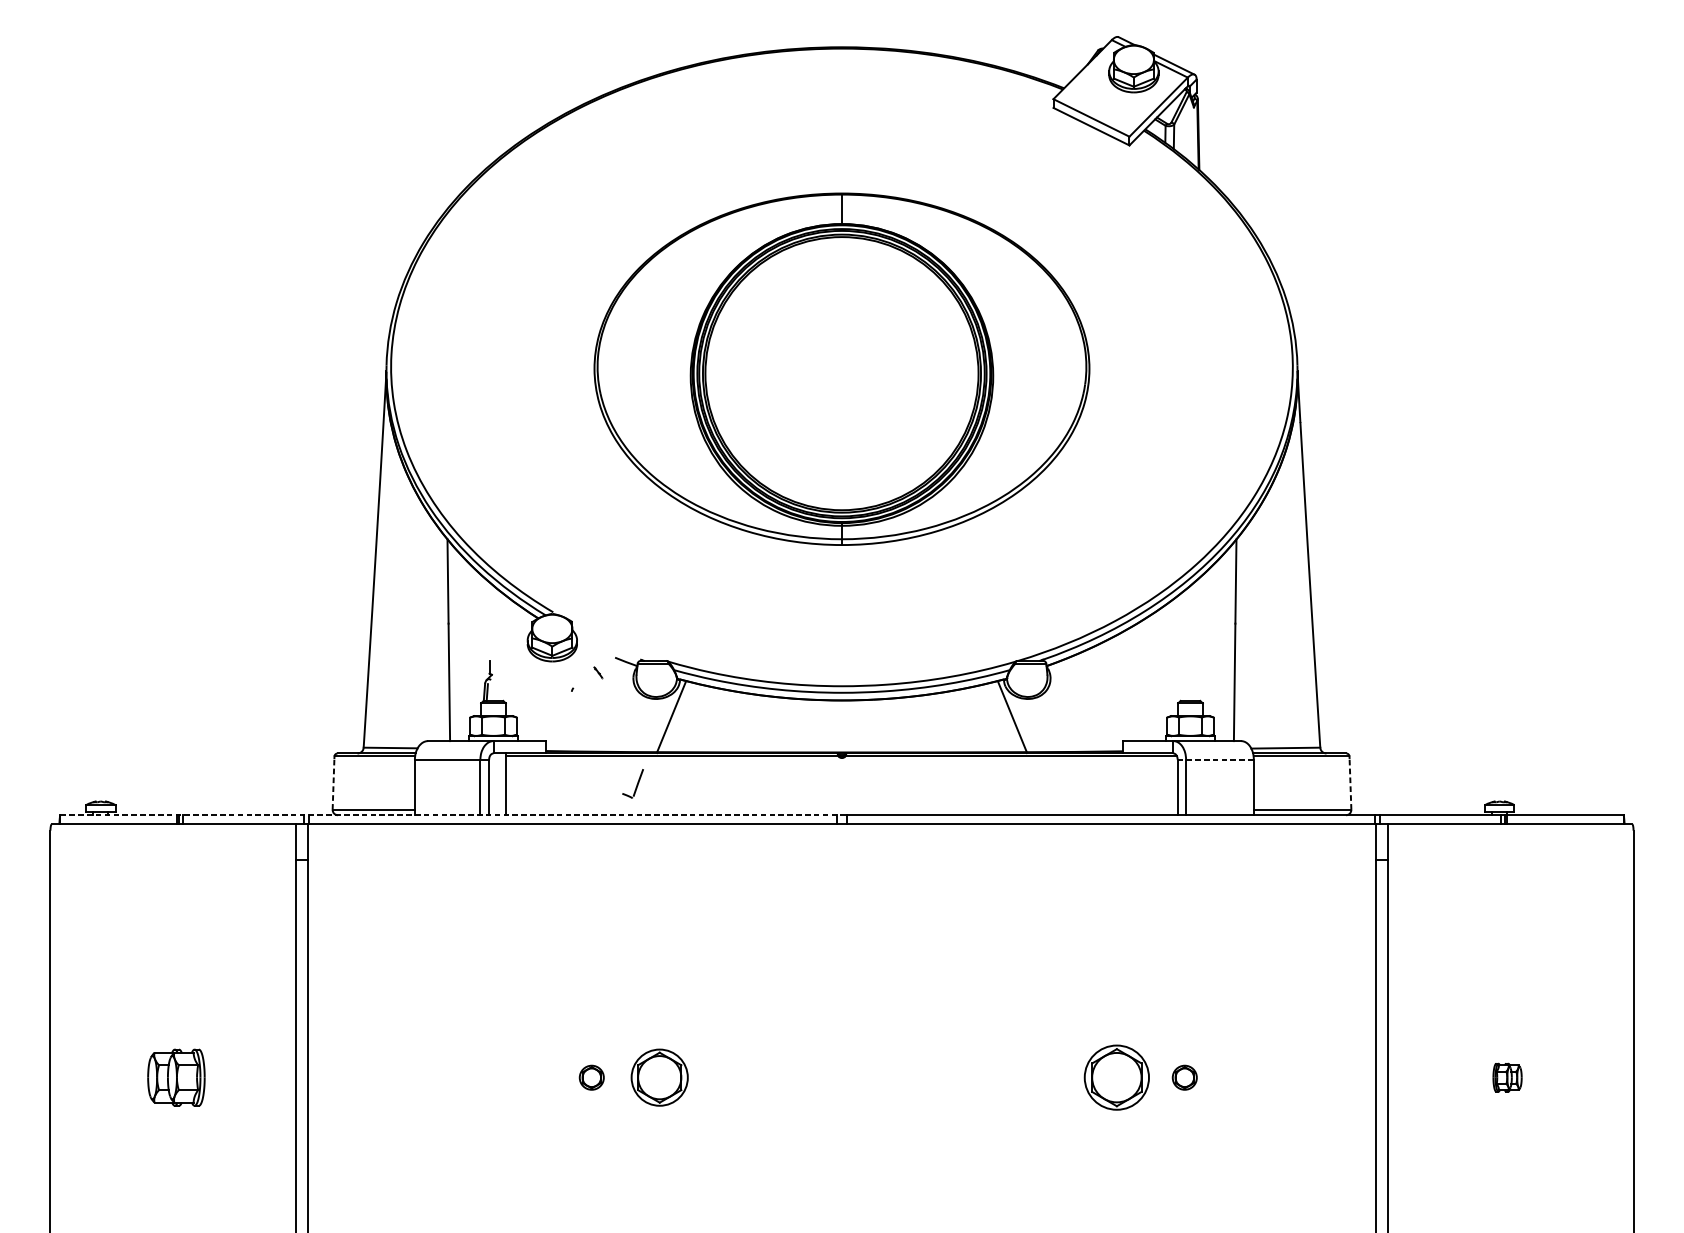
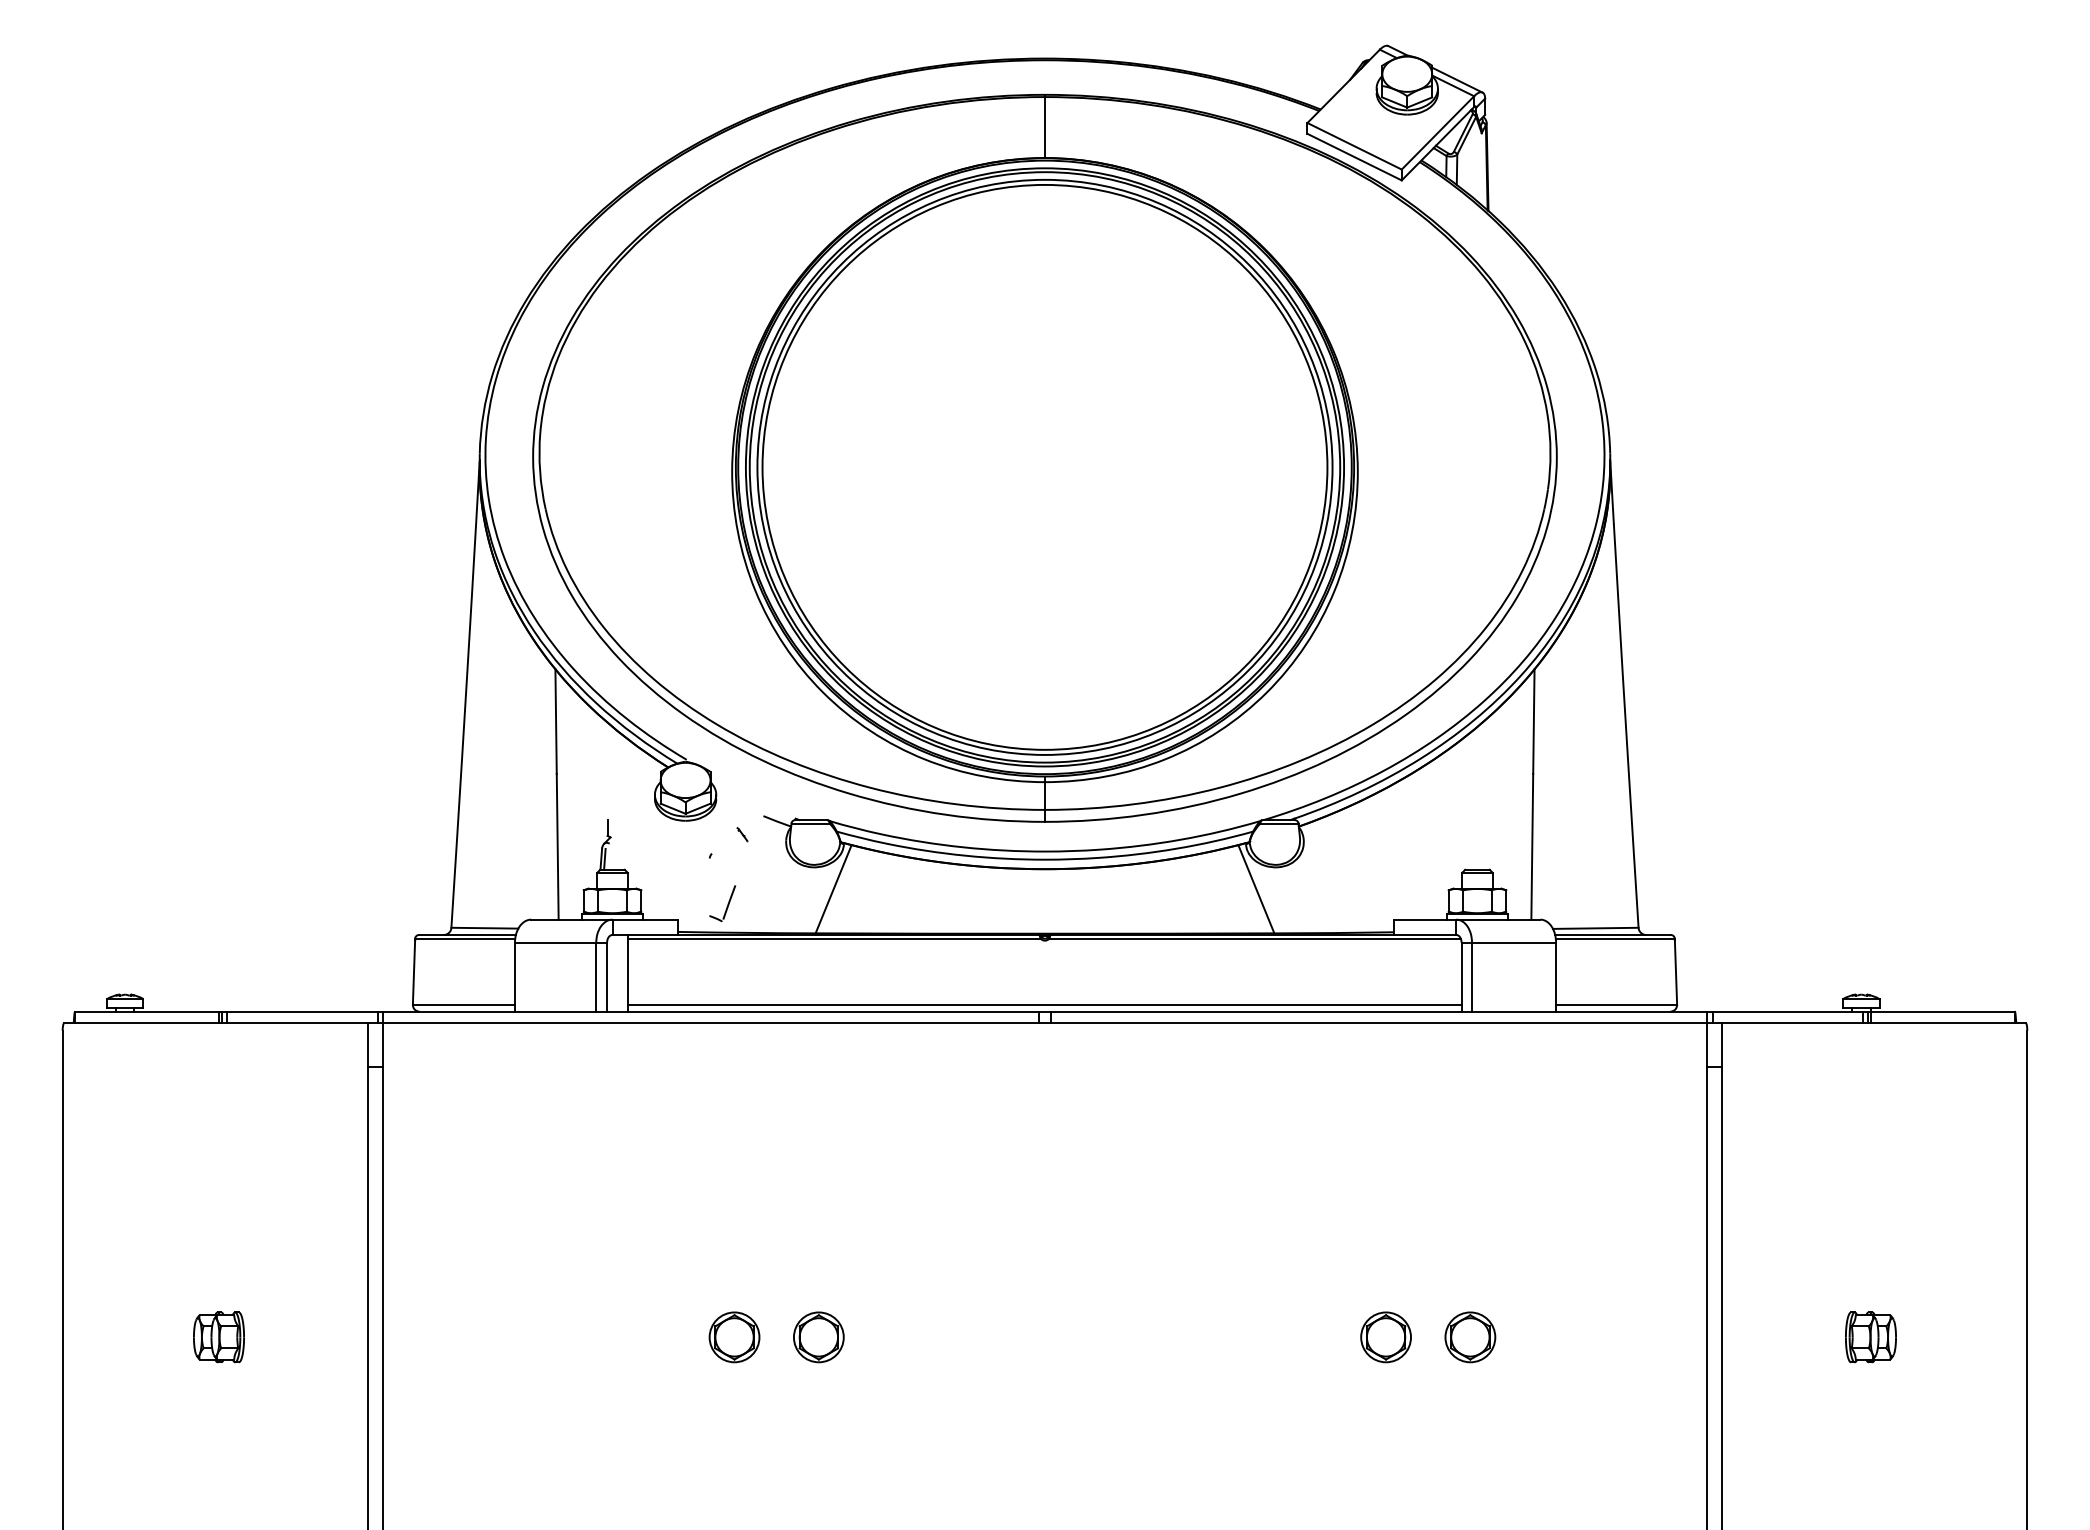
part: (841, 368) -> (1044, 457), size x1.67
line: (1215, 759) -> (1508, 942), dashed -> solid
line: (333, 783) -> (414, 972), dashed -> solid
part: (632, 783) -> (722, 903), moved
line: (1350, 783) -> (1675, 972), dashed -> solid
line: (841, 809) -> (1044, 1004), added
line: (453, 815) -> (562, 1011), dashed -> solid
part: (176, 1077) -> (218, 1337), size x0.71
part: (591, 1077) -> (734, 1337), size x1.67
part: (659, 1077) -> (818, 1337), size x0.71
part: (1116, 1077) -> (1385, 1337), size x0.62
part: (1184, 1077) -> (1470, 1337), size x1.67
part: (1507, 1077) -> (1870, 1337), size x1.43

